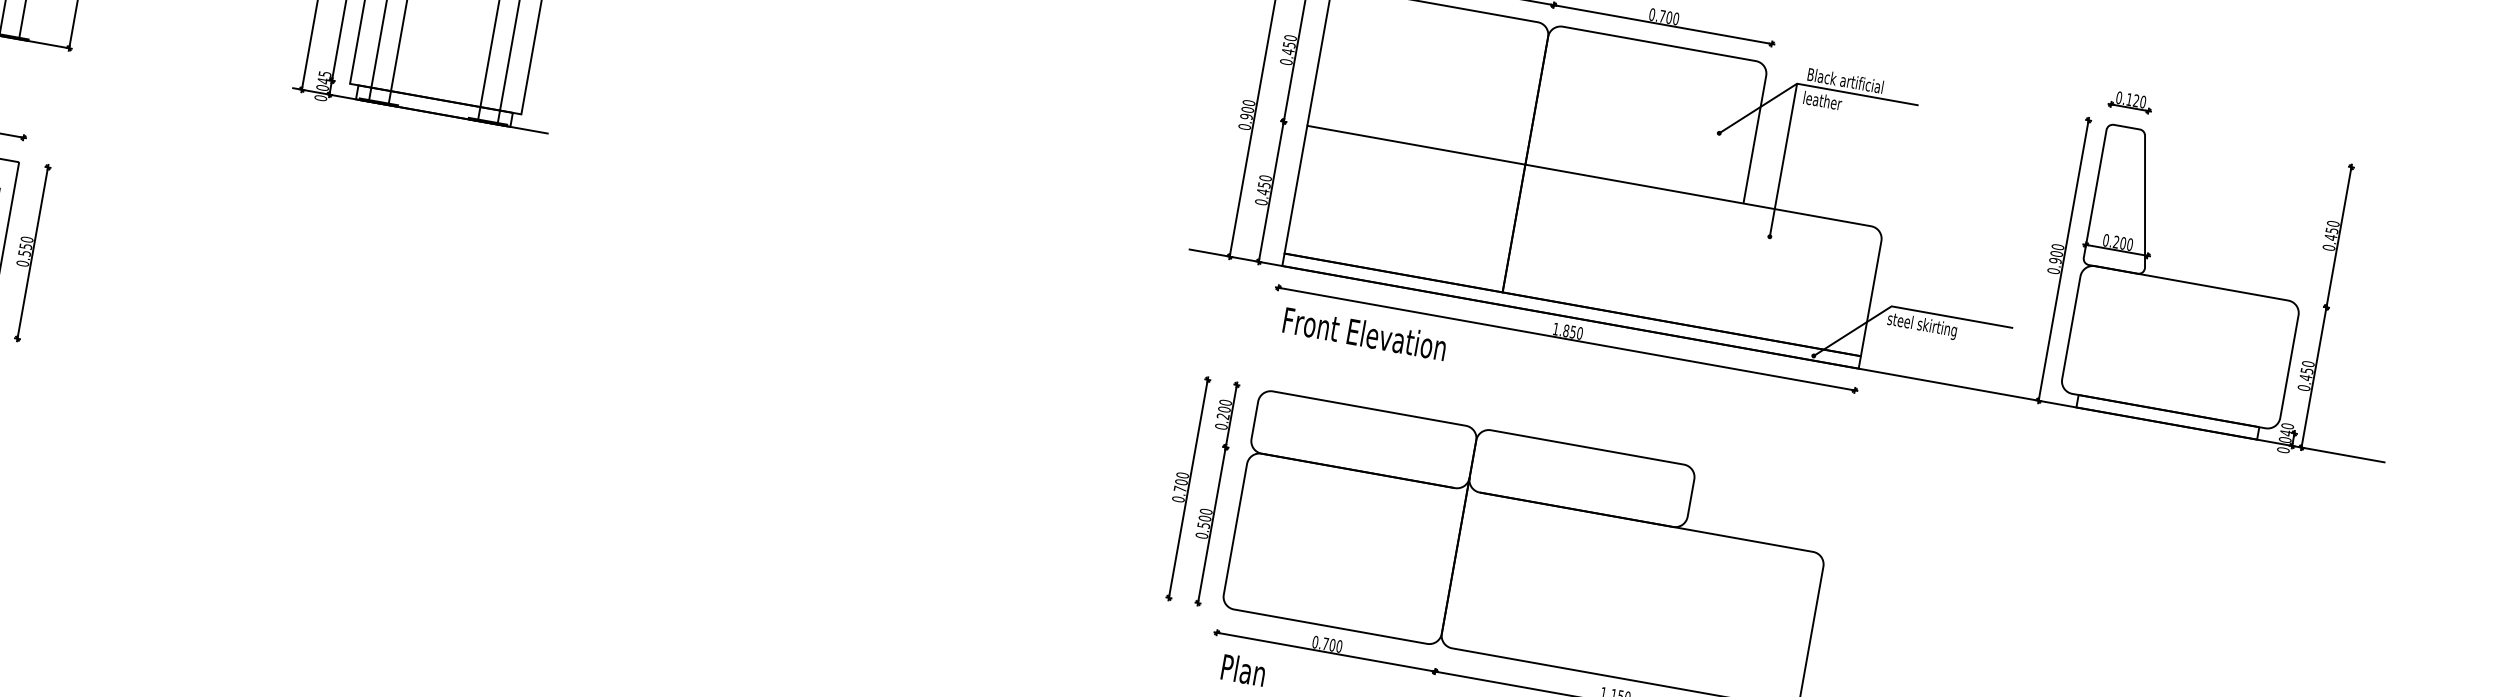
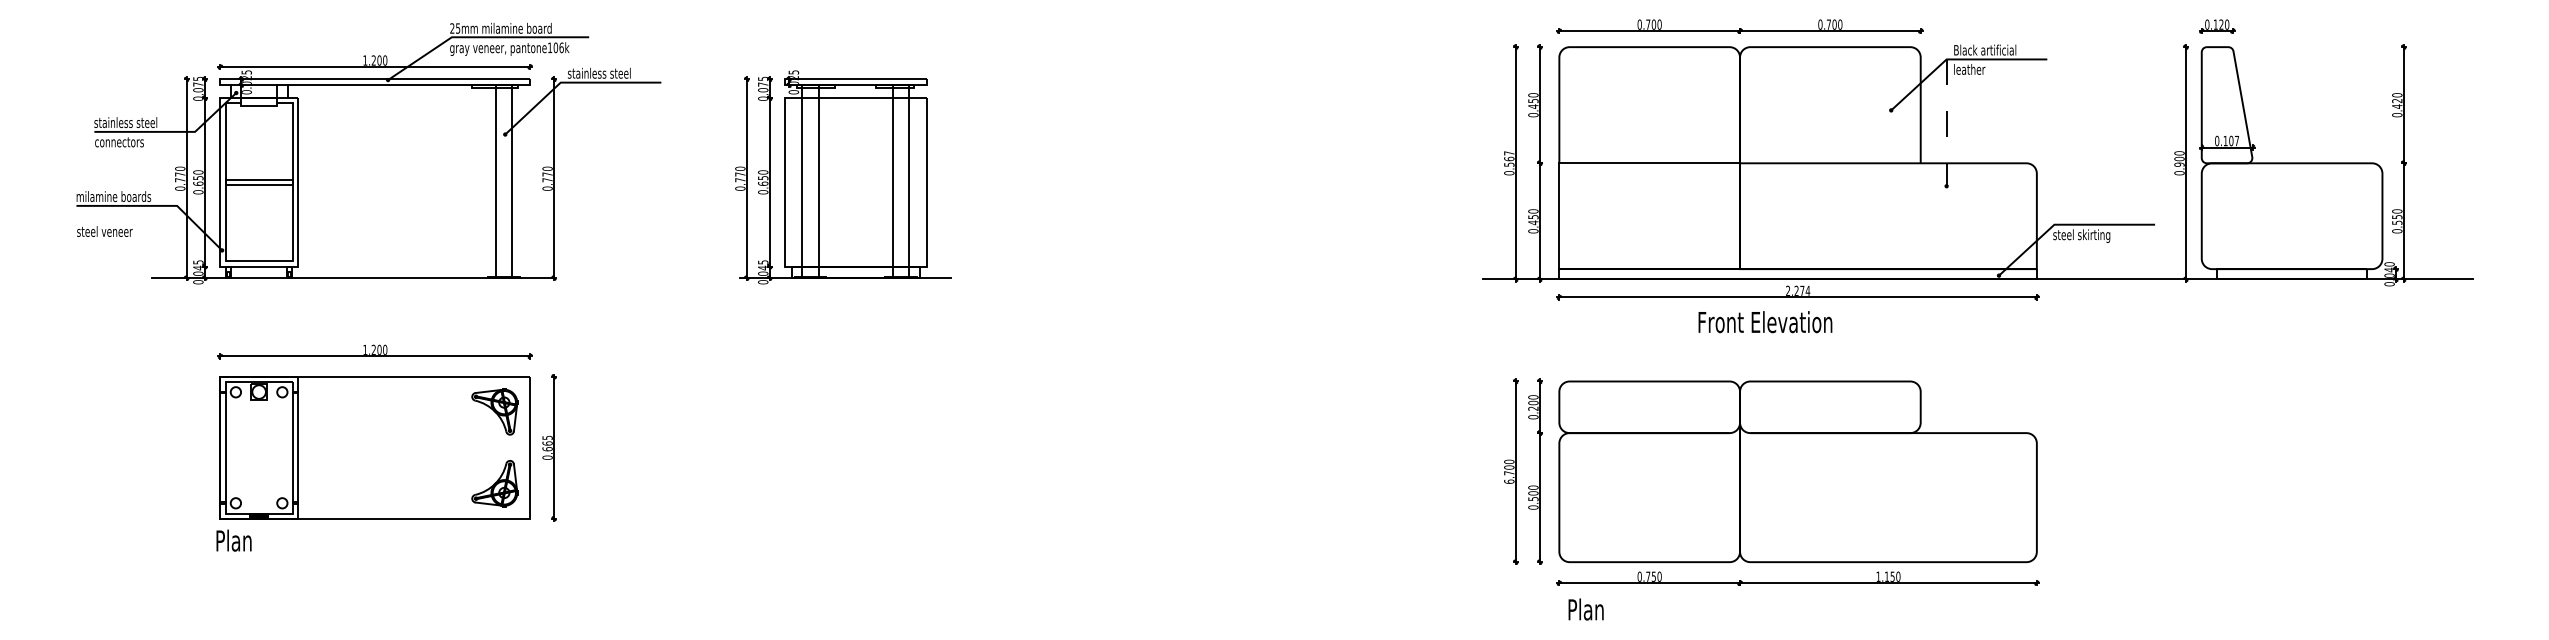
text: (1248, 109) -> (1509, 158), 0.900 -> 0.567
line: (1783, 161) -> (1946, 123), solid -> dashed
text: (2332, 231) -> (2397, 101), 0.450 -> 0.420
text: (2123, 242) -> (2231, 140), 0.200 -> 0.107
text: (25, 246) -> (547, 443), 0.550 -> 0.665
text: (1568, 330) -> (1798, 290), 1.850 -> 2.274
text: (1364, 334) -> (1765, 322), moved
text: (2306, 377) -> (2397, 222), 0.450 -> 0.550
text: (1178, 499) -> (1509, 481), 0.700 -> 6.700
text: (1332, 644) -> (1653, 576), 0.700 -> 0.750

